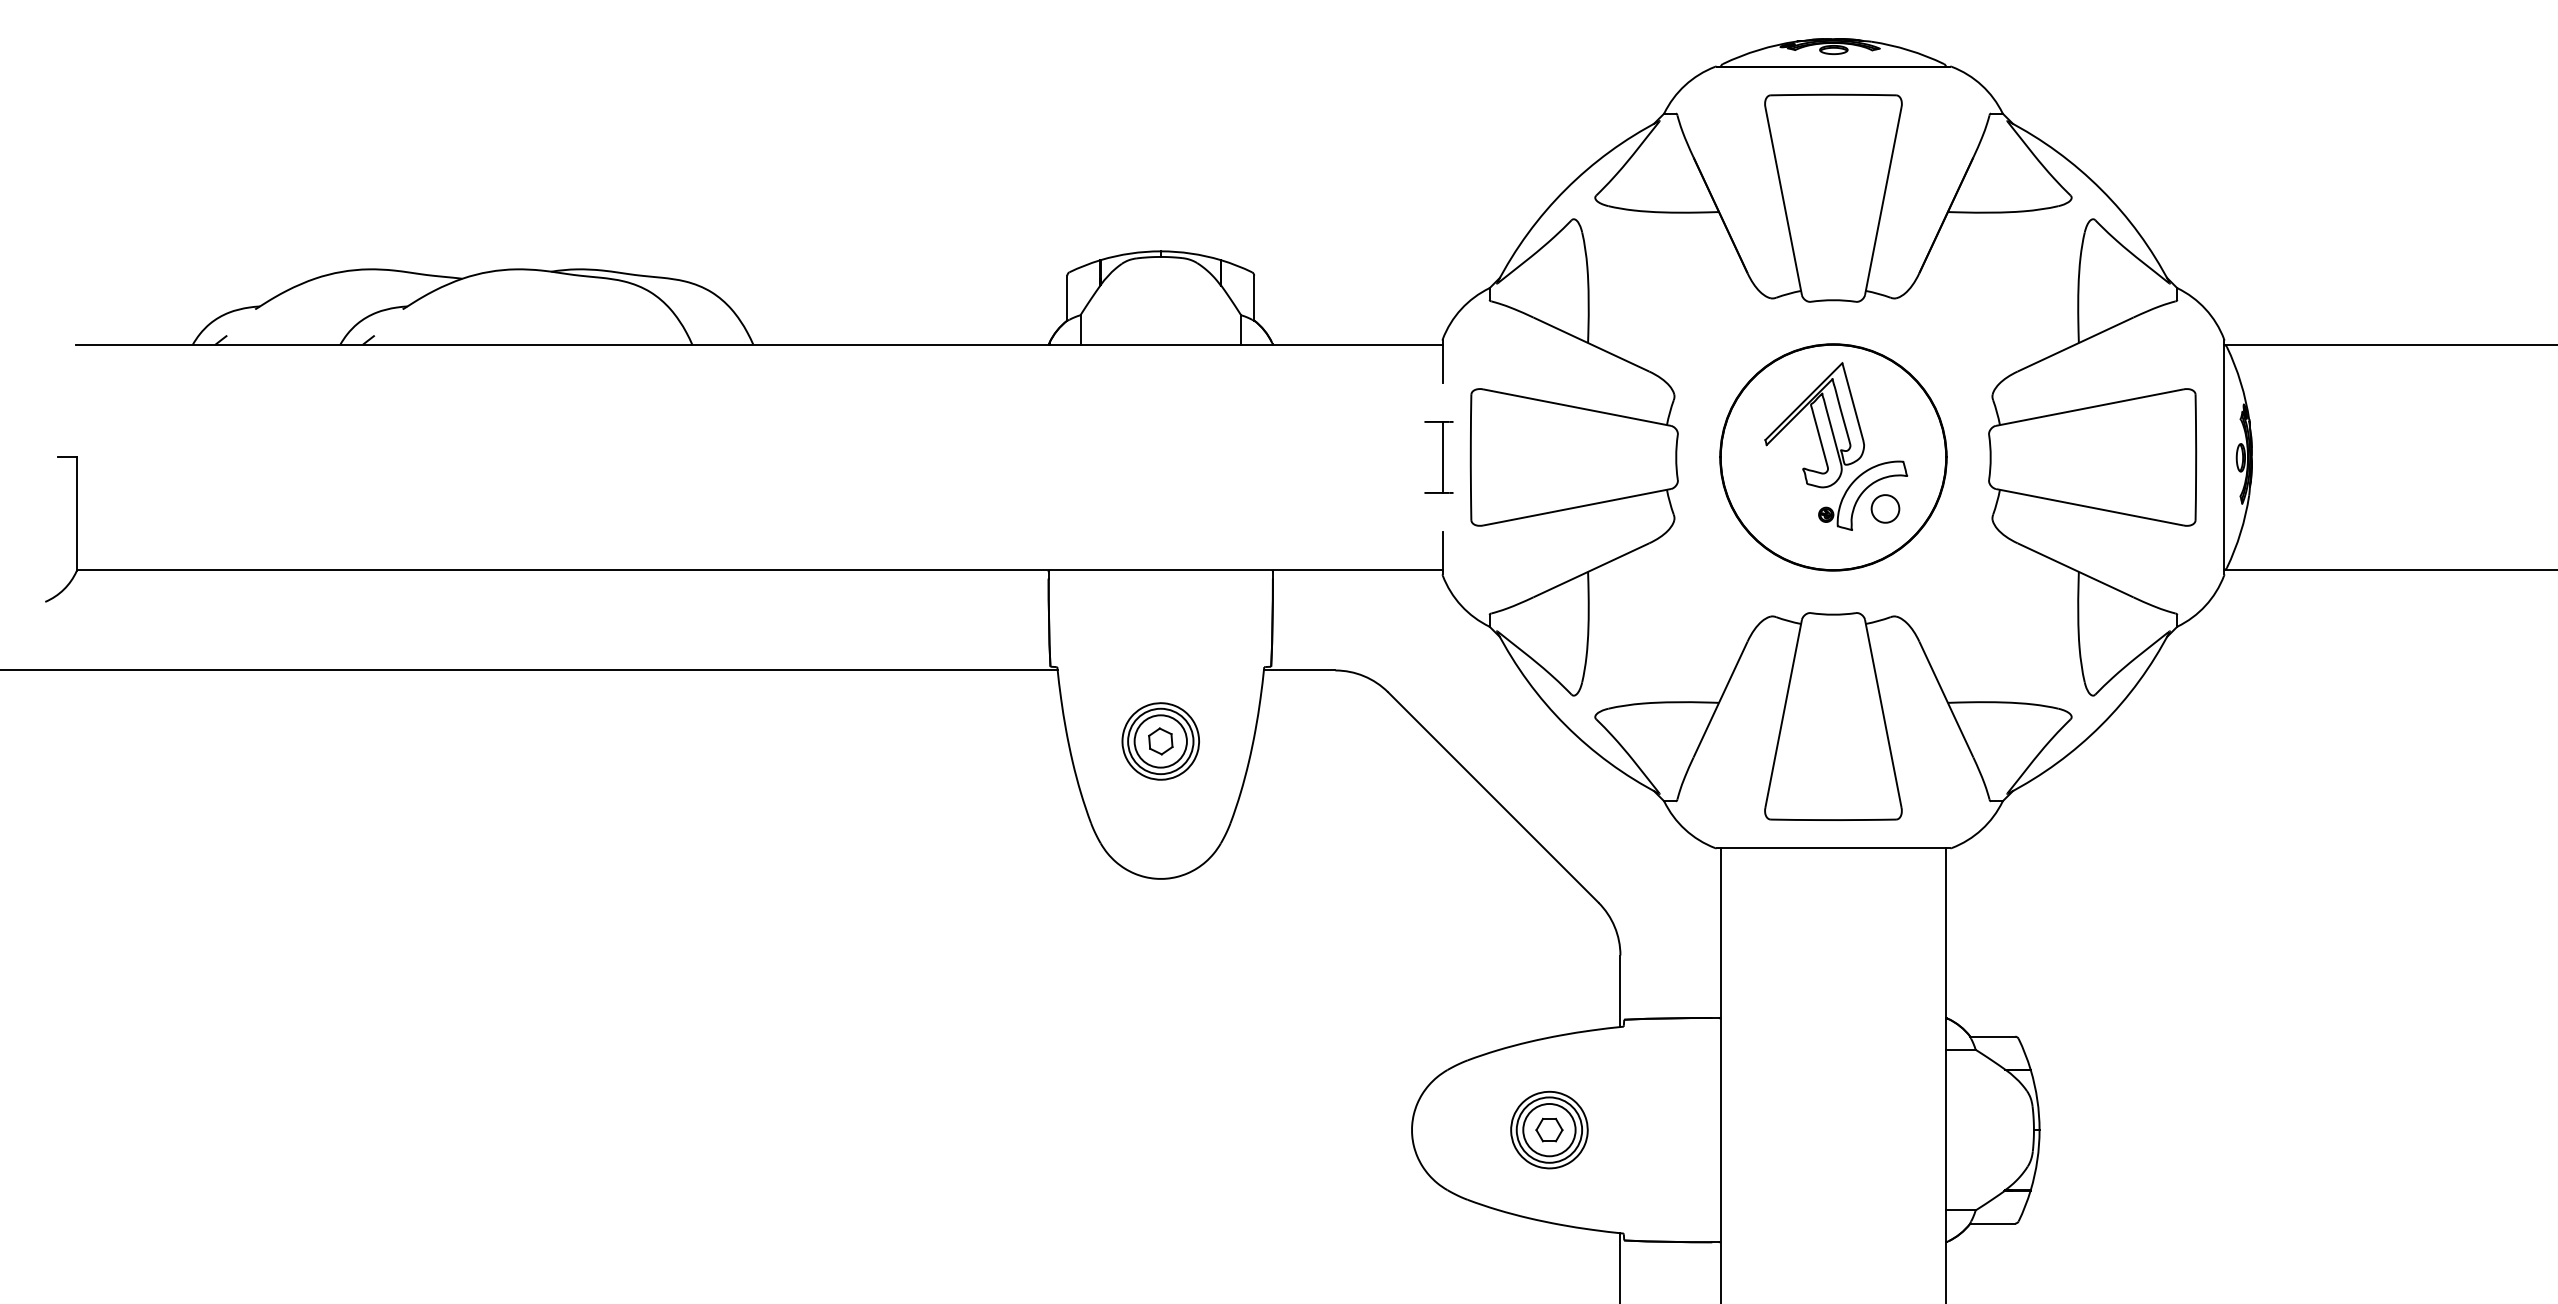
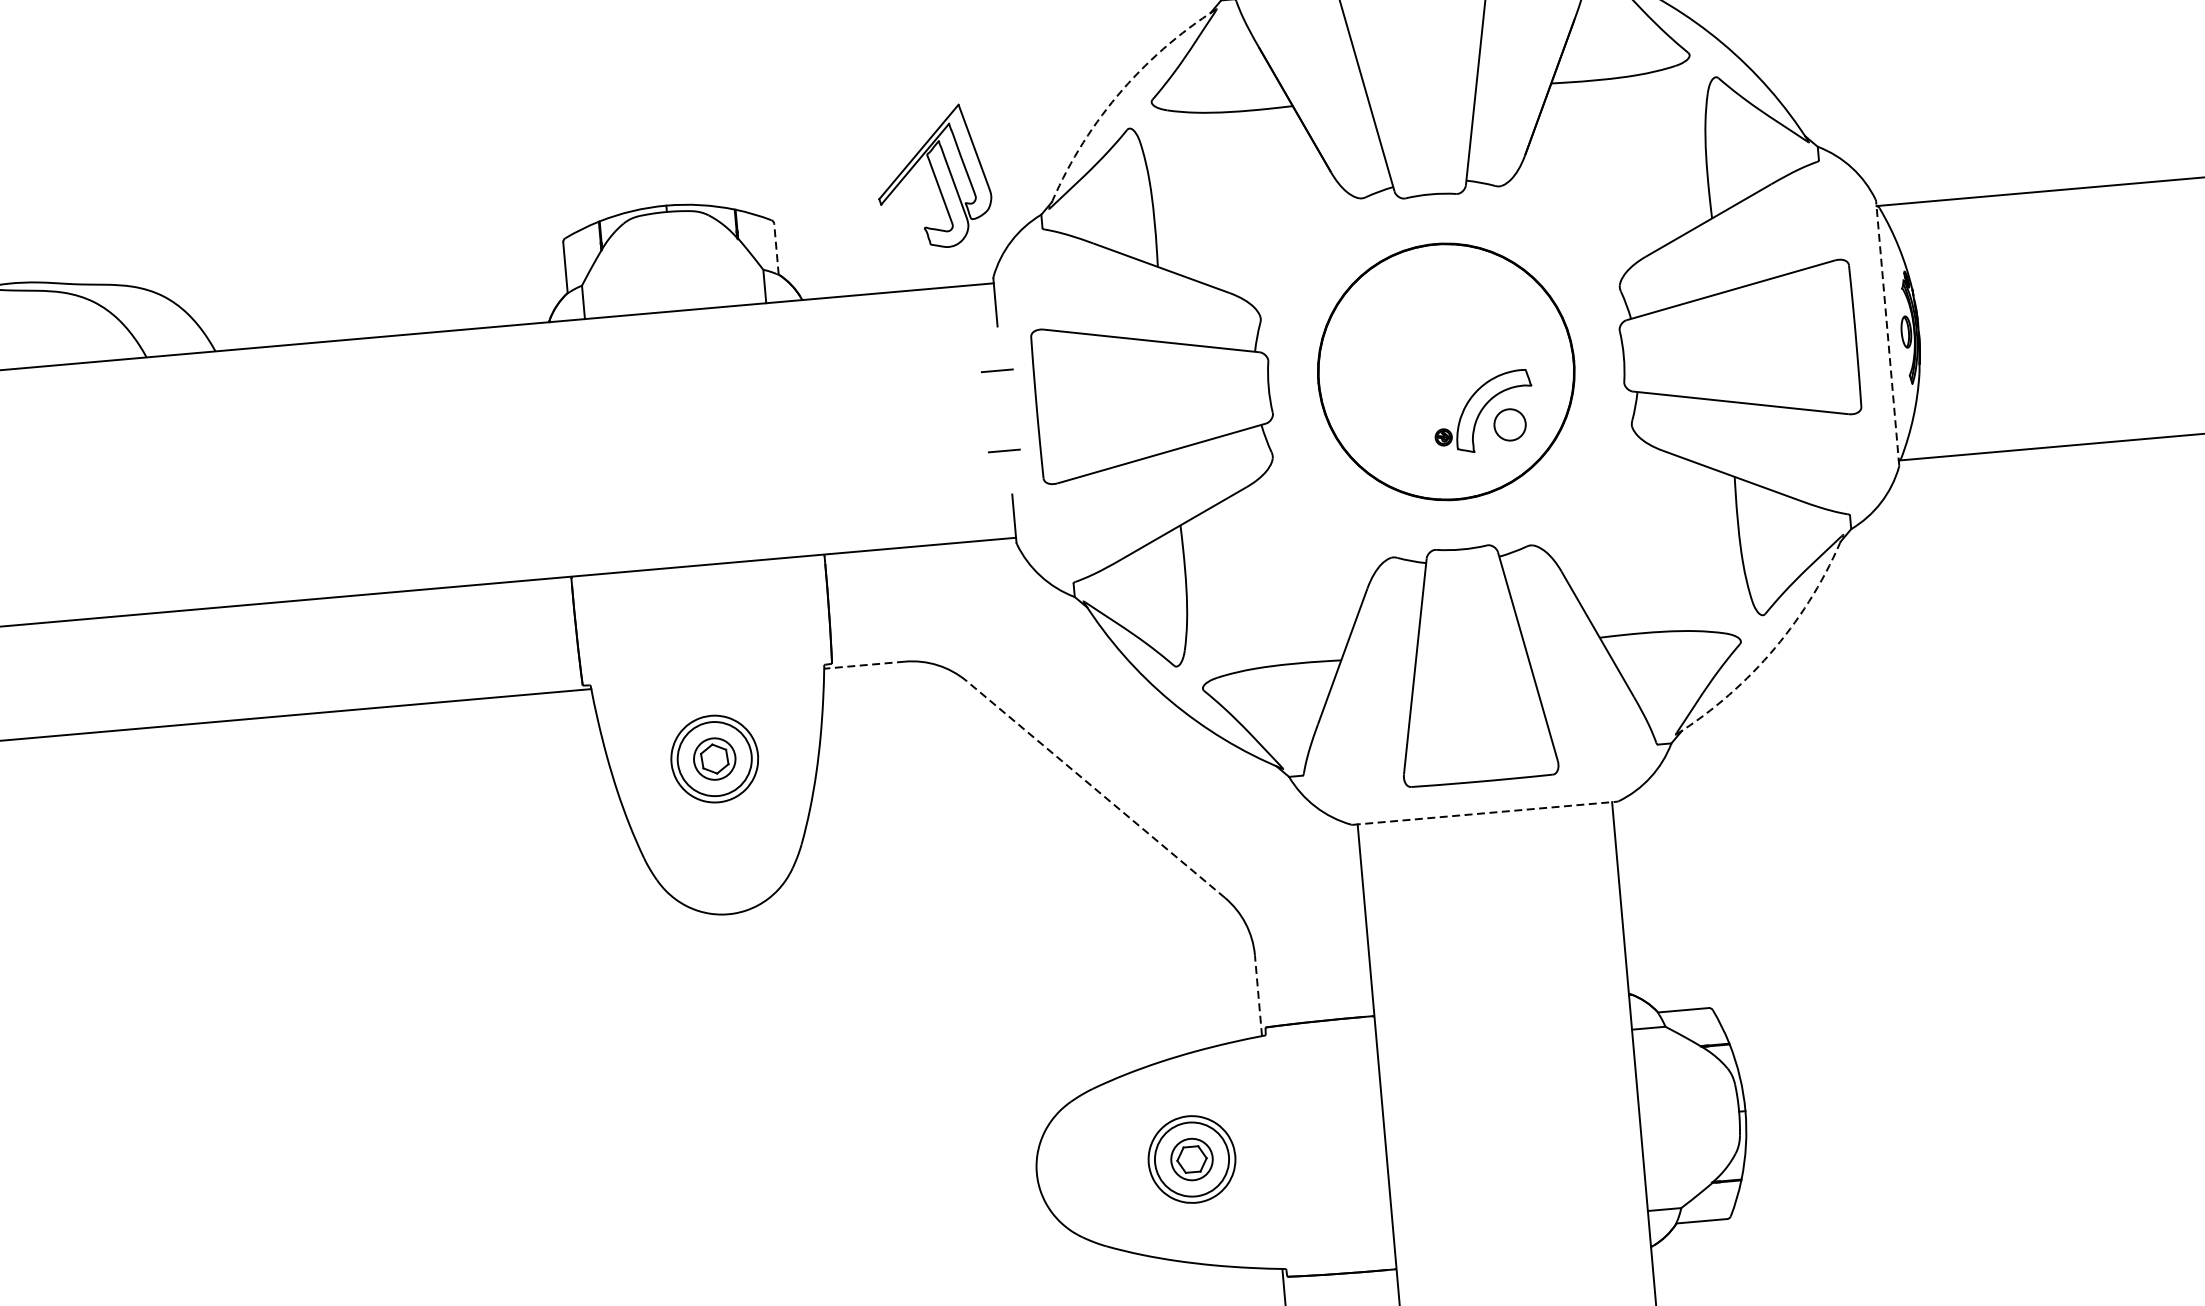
arc: (1565, 189) -> (1117, 95), solid -> dashed
line: (1254, 297) -> (776, 248), solid -> dashed
part: (1814, 425) -> (933, 177), moved
line: (1442, 456) -> (1004, 409), removed
line: (2224, 457) -> (1887, 333), solid -> dashed
line: (1299, 670) -> (864, 665), solid -> dashed
arc: (2101, 725) -> (1775, 648), solid -> dashed
circle: (1160, 741) -> (714, 759), size x0.7
line: (1493, 797) -> (1095, 789), solid -> dashed
line: (1833, 848) -> (1484, 813), solid -> dashed
line: (1620, 991) -> (1258, 995), solid -> dashed
circle: (1549, 1129) -> (1192, 1158), size x0.7

